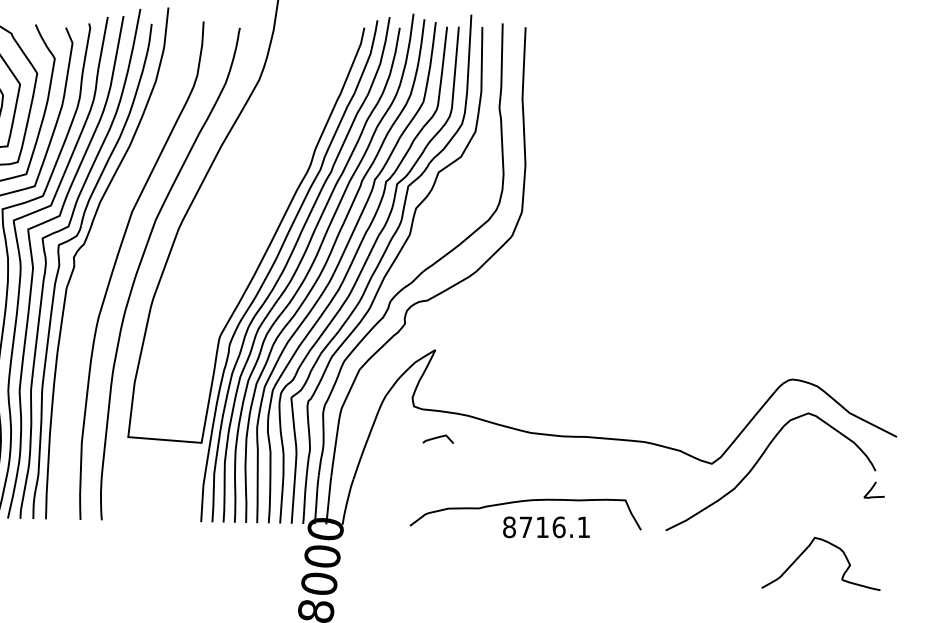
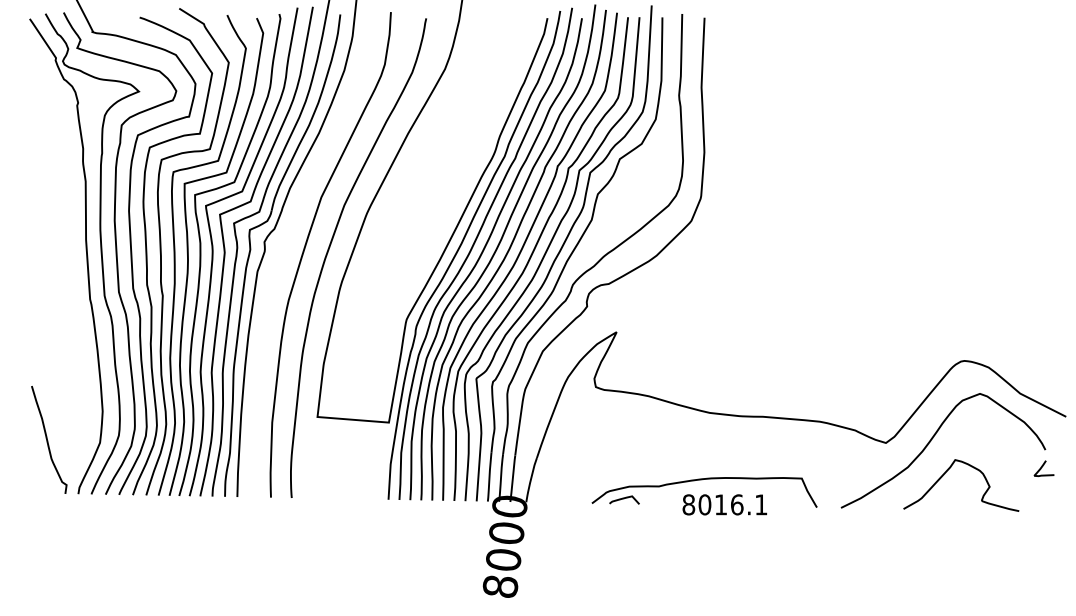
curve: (438, 438) -> (624, 499), moved
text: (525, 526) -> (704, 504), 8716.1 -> 8016.1
curve: (803, 553) -> (944, 475), moved

